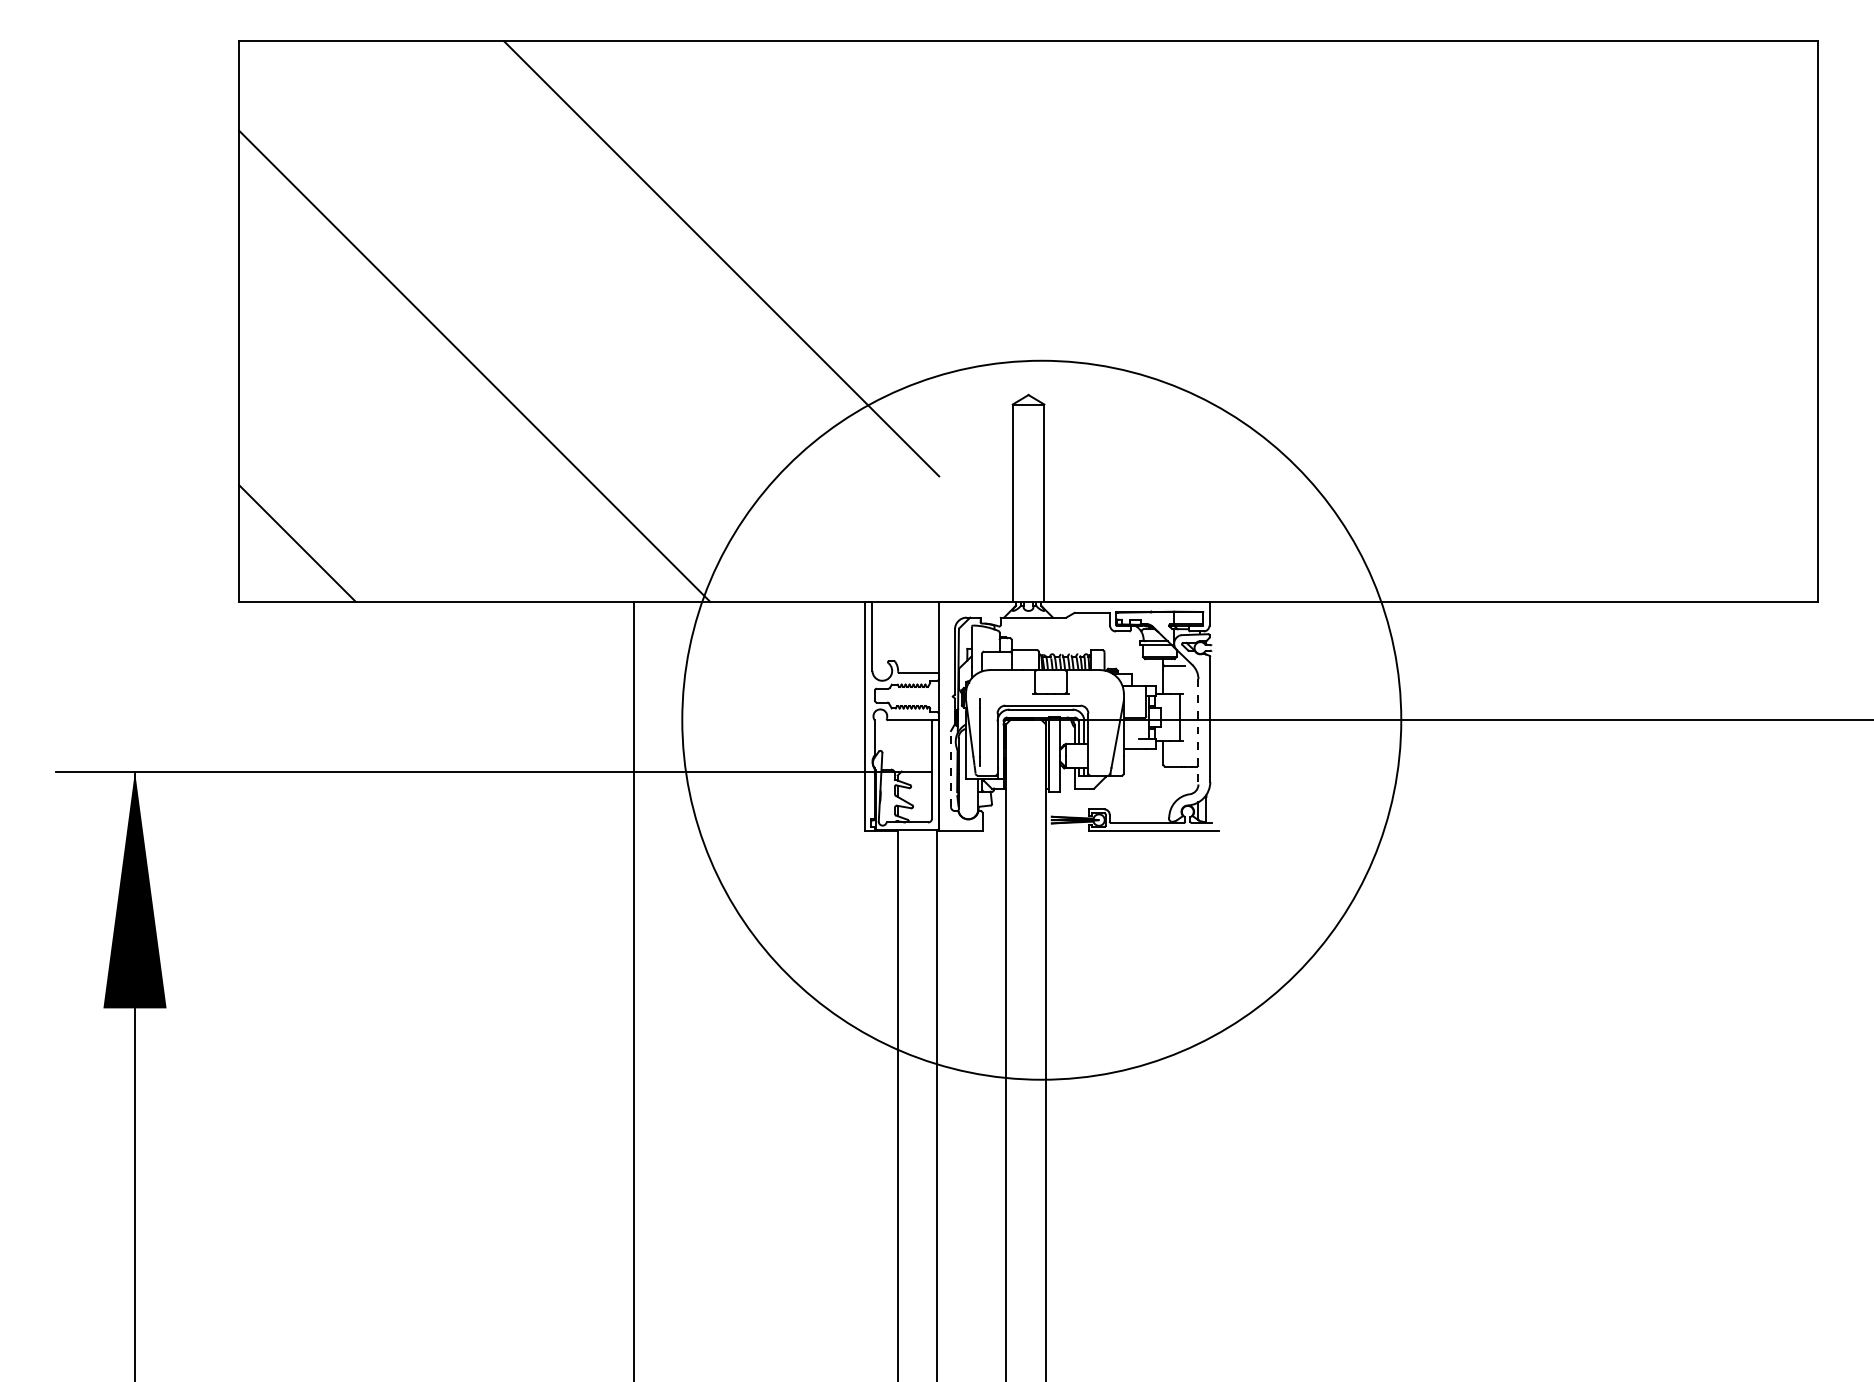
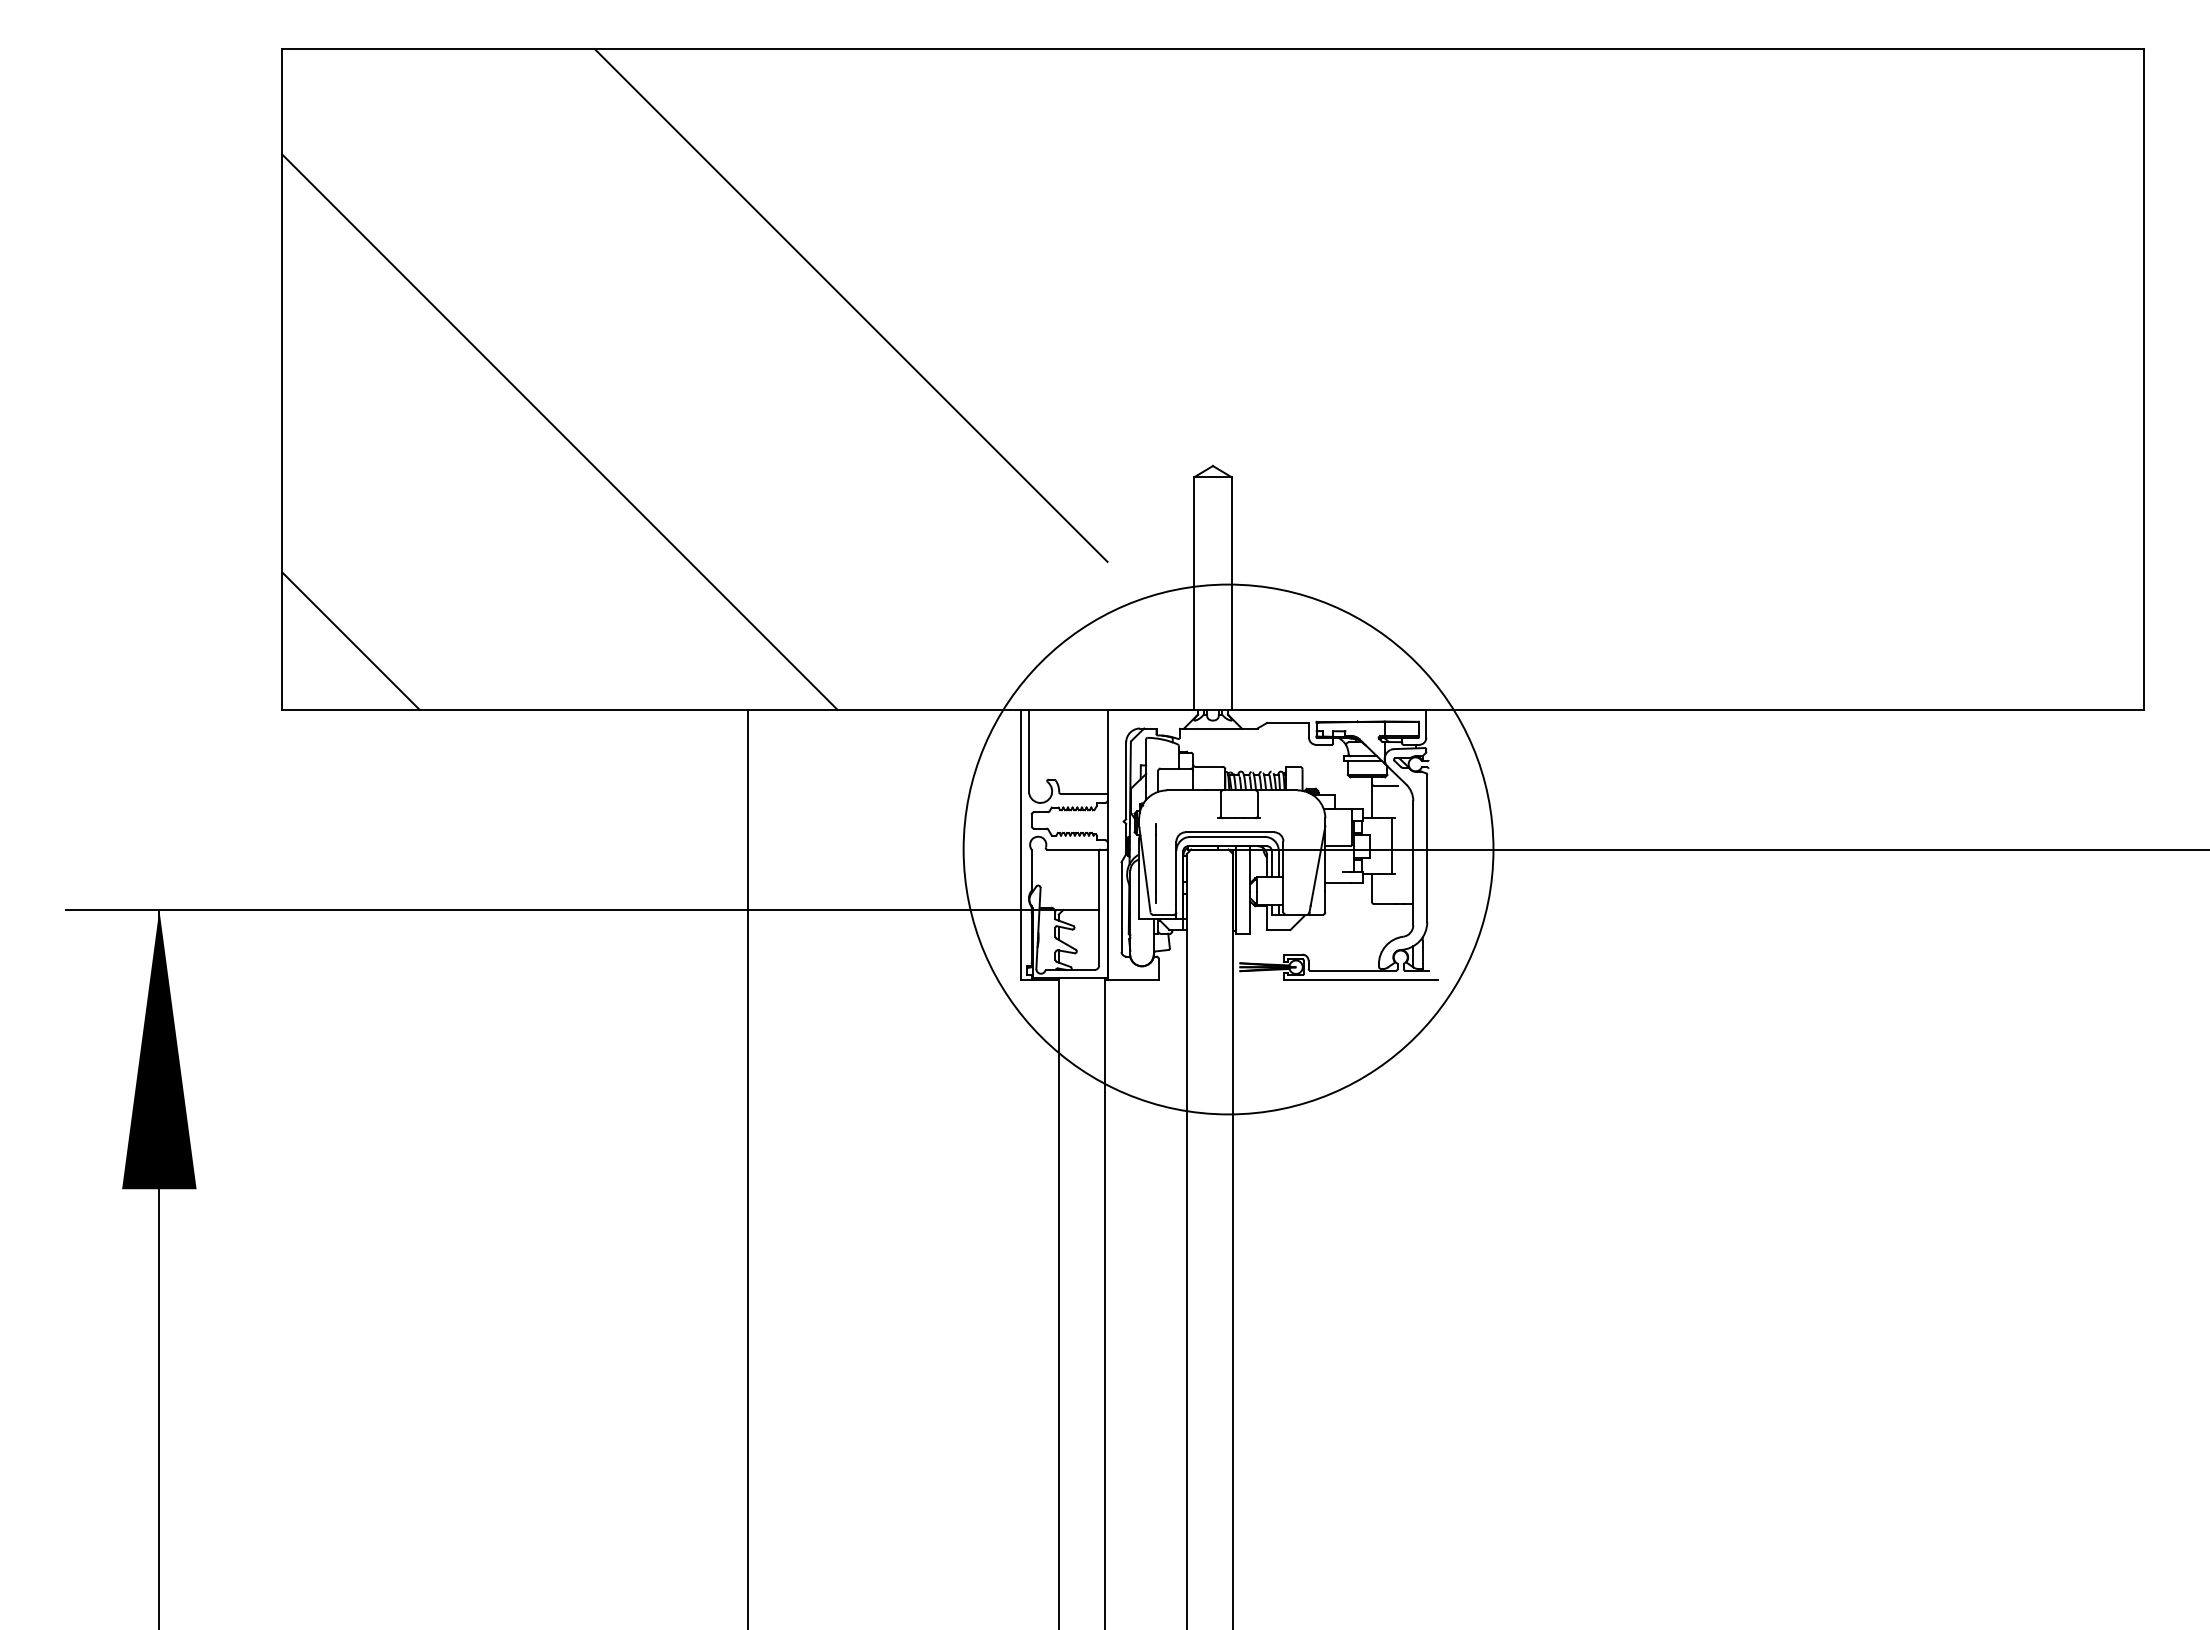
circle: (1041, 720) -> (1228, 849), size x0.62
line: (1198, 732) -> (1413, 863), dashed -> solid
line: (950, 769) -> (1121, 907), dashed -> solid

